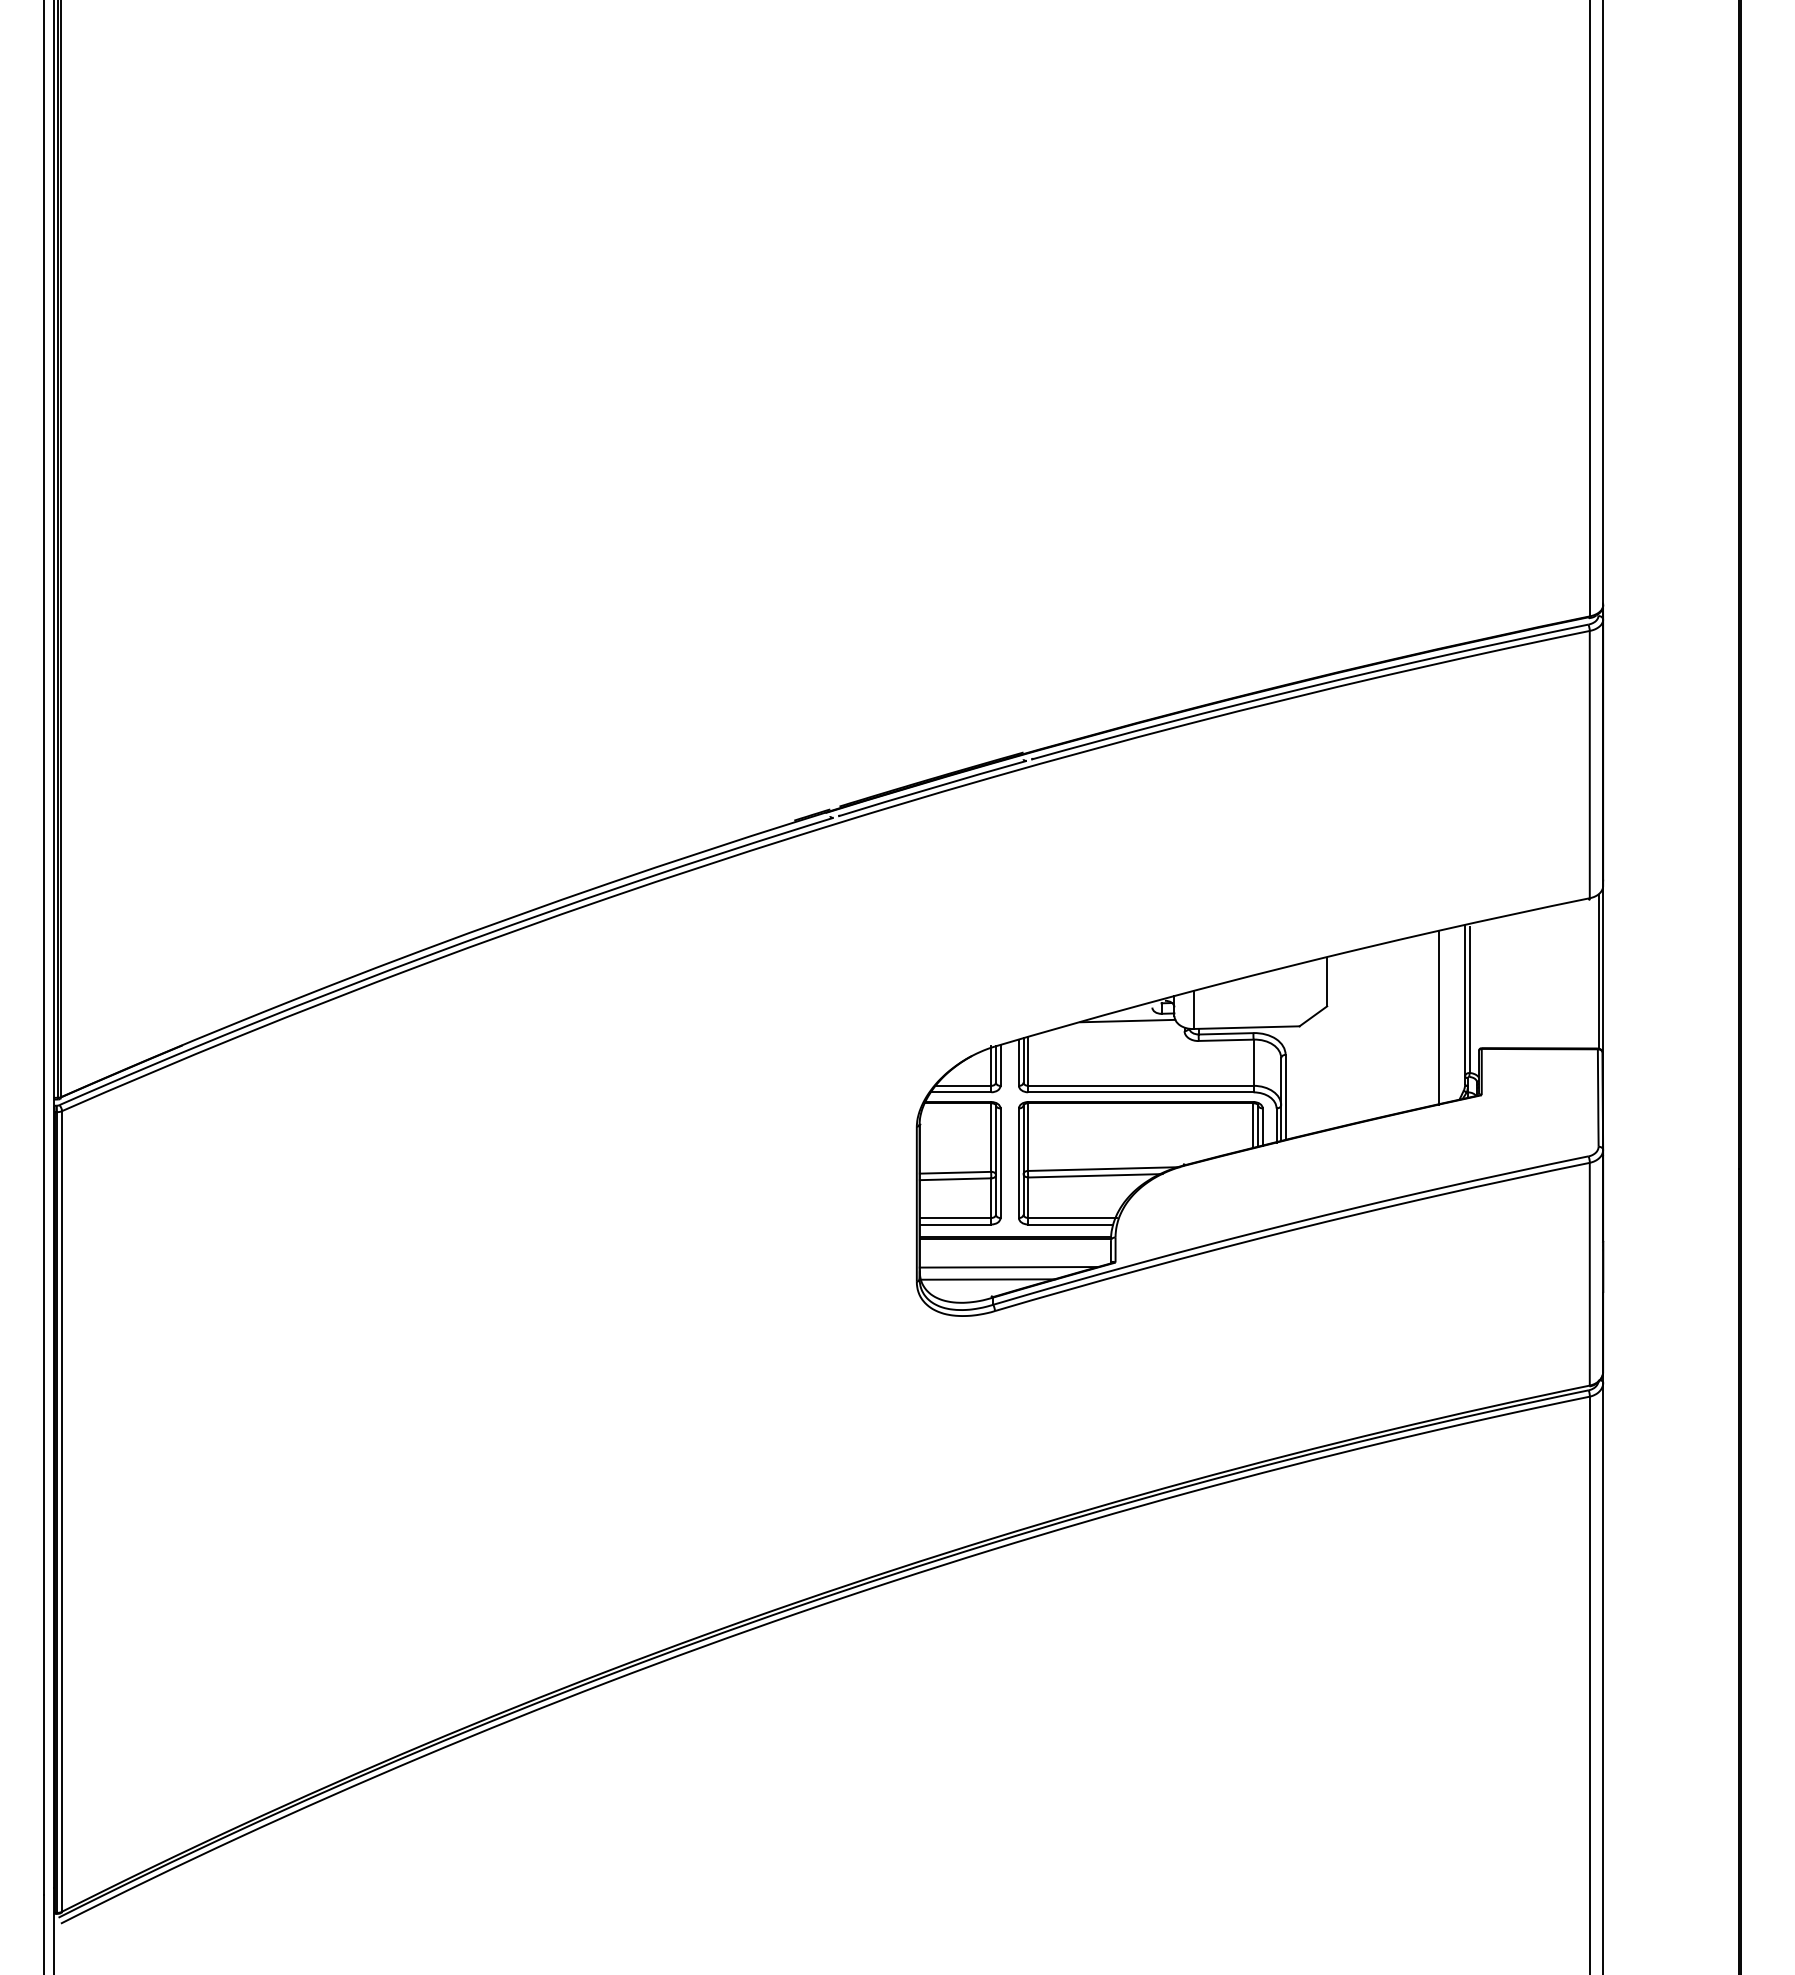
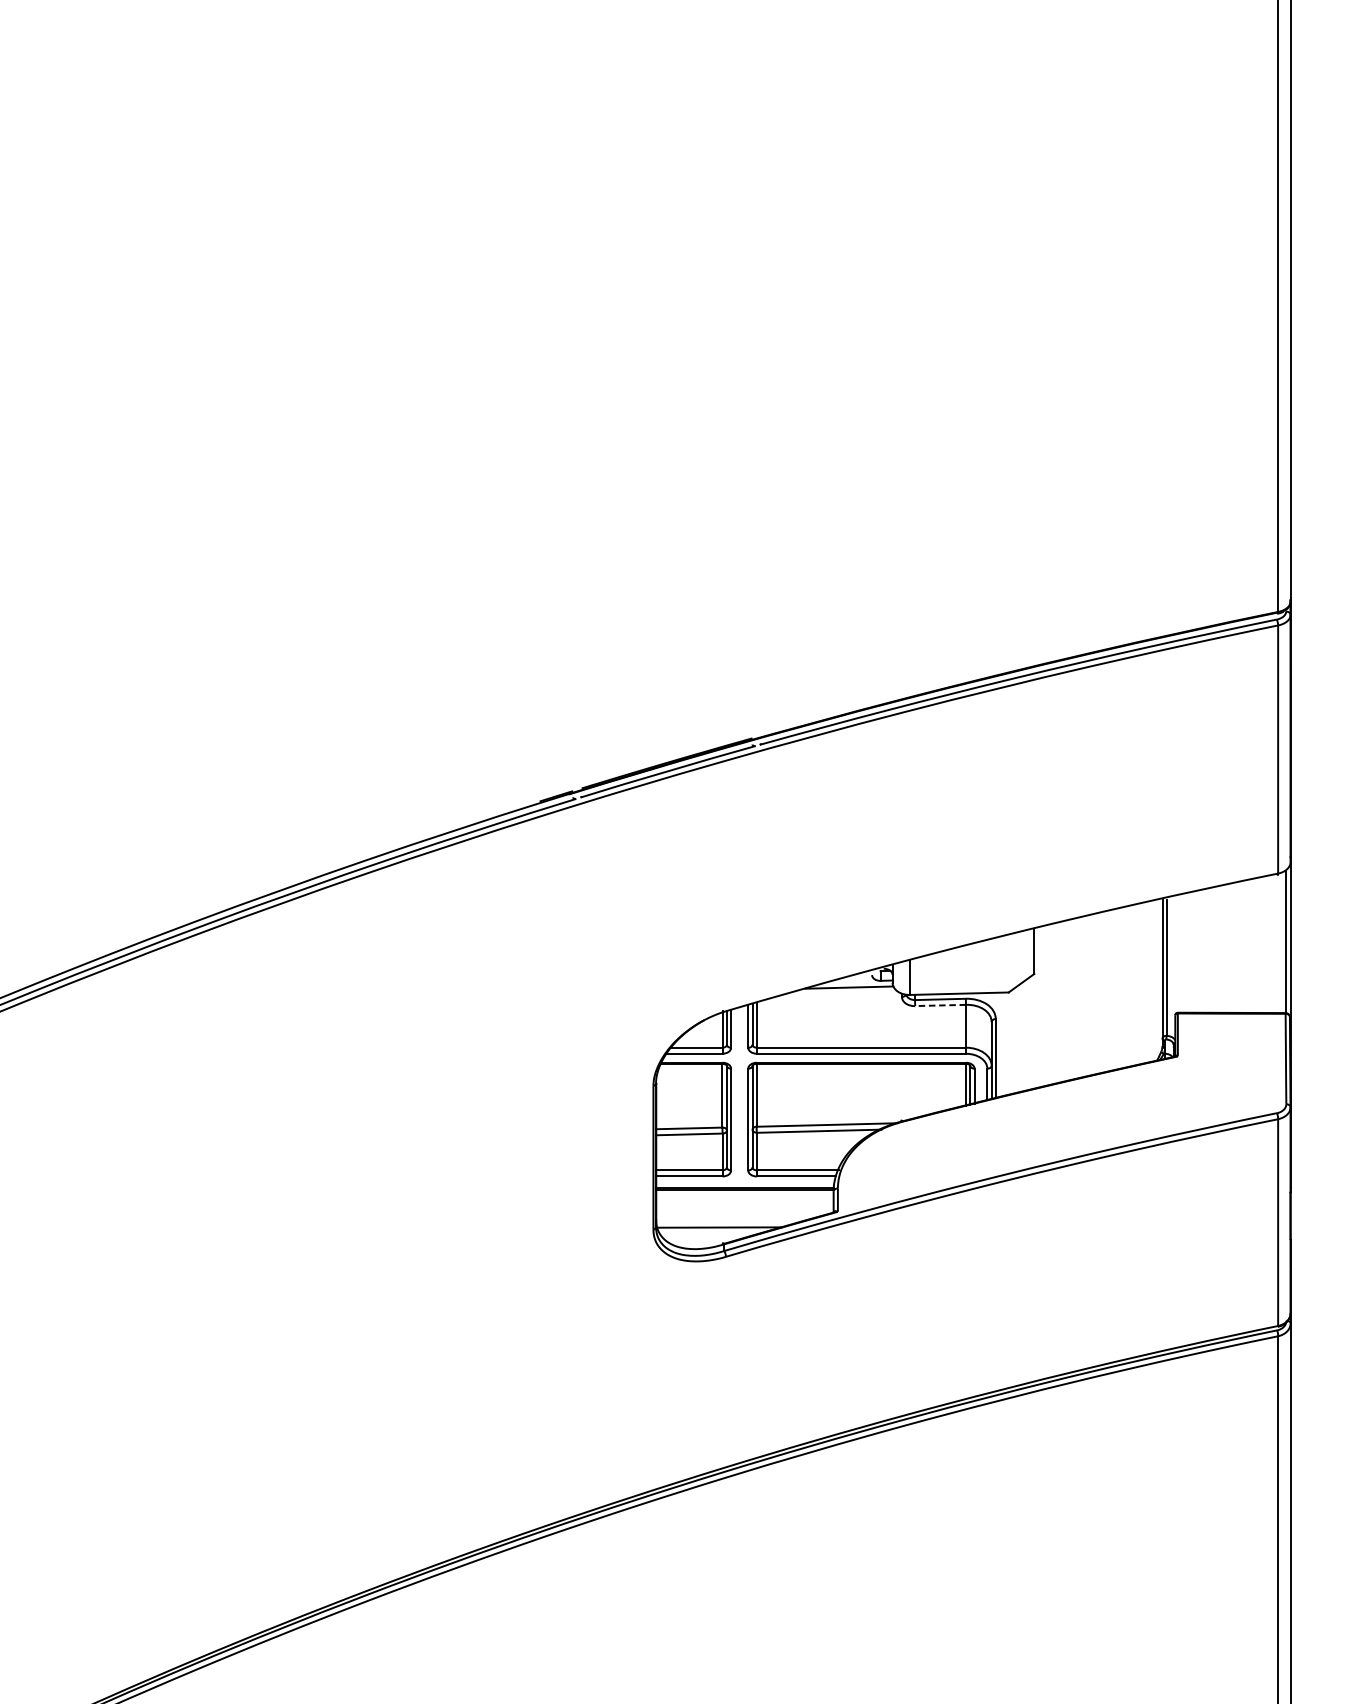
line: (1438, 1018) -> (1137, 985), removed
line: (1225, 1040) -> (939, 1005), solid -> dashed
line: (1008, 1267) -> (738, 1216), removed

